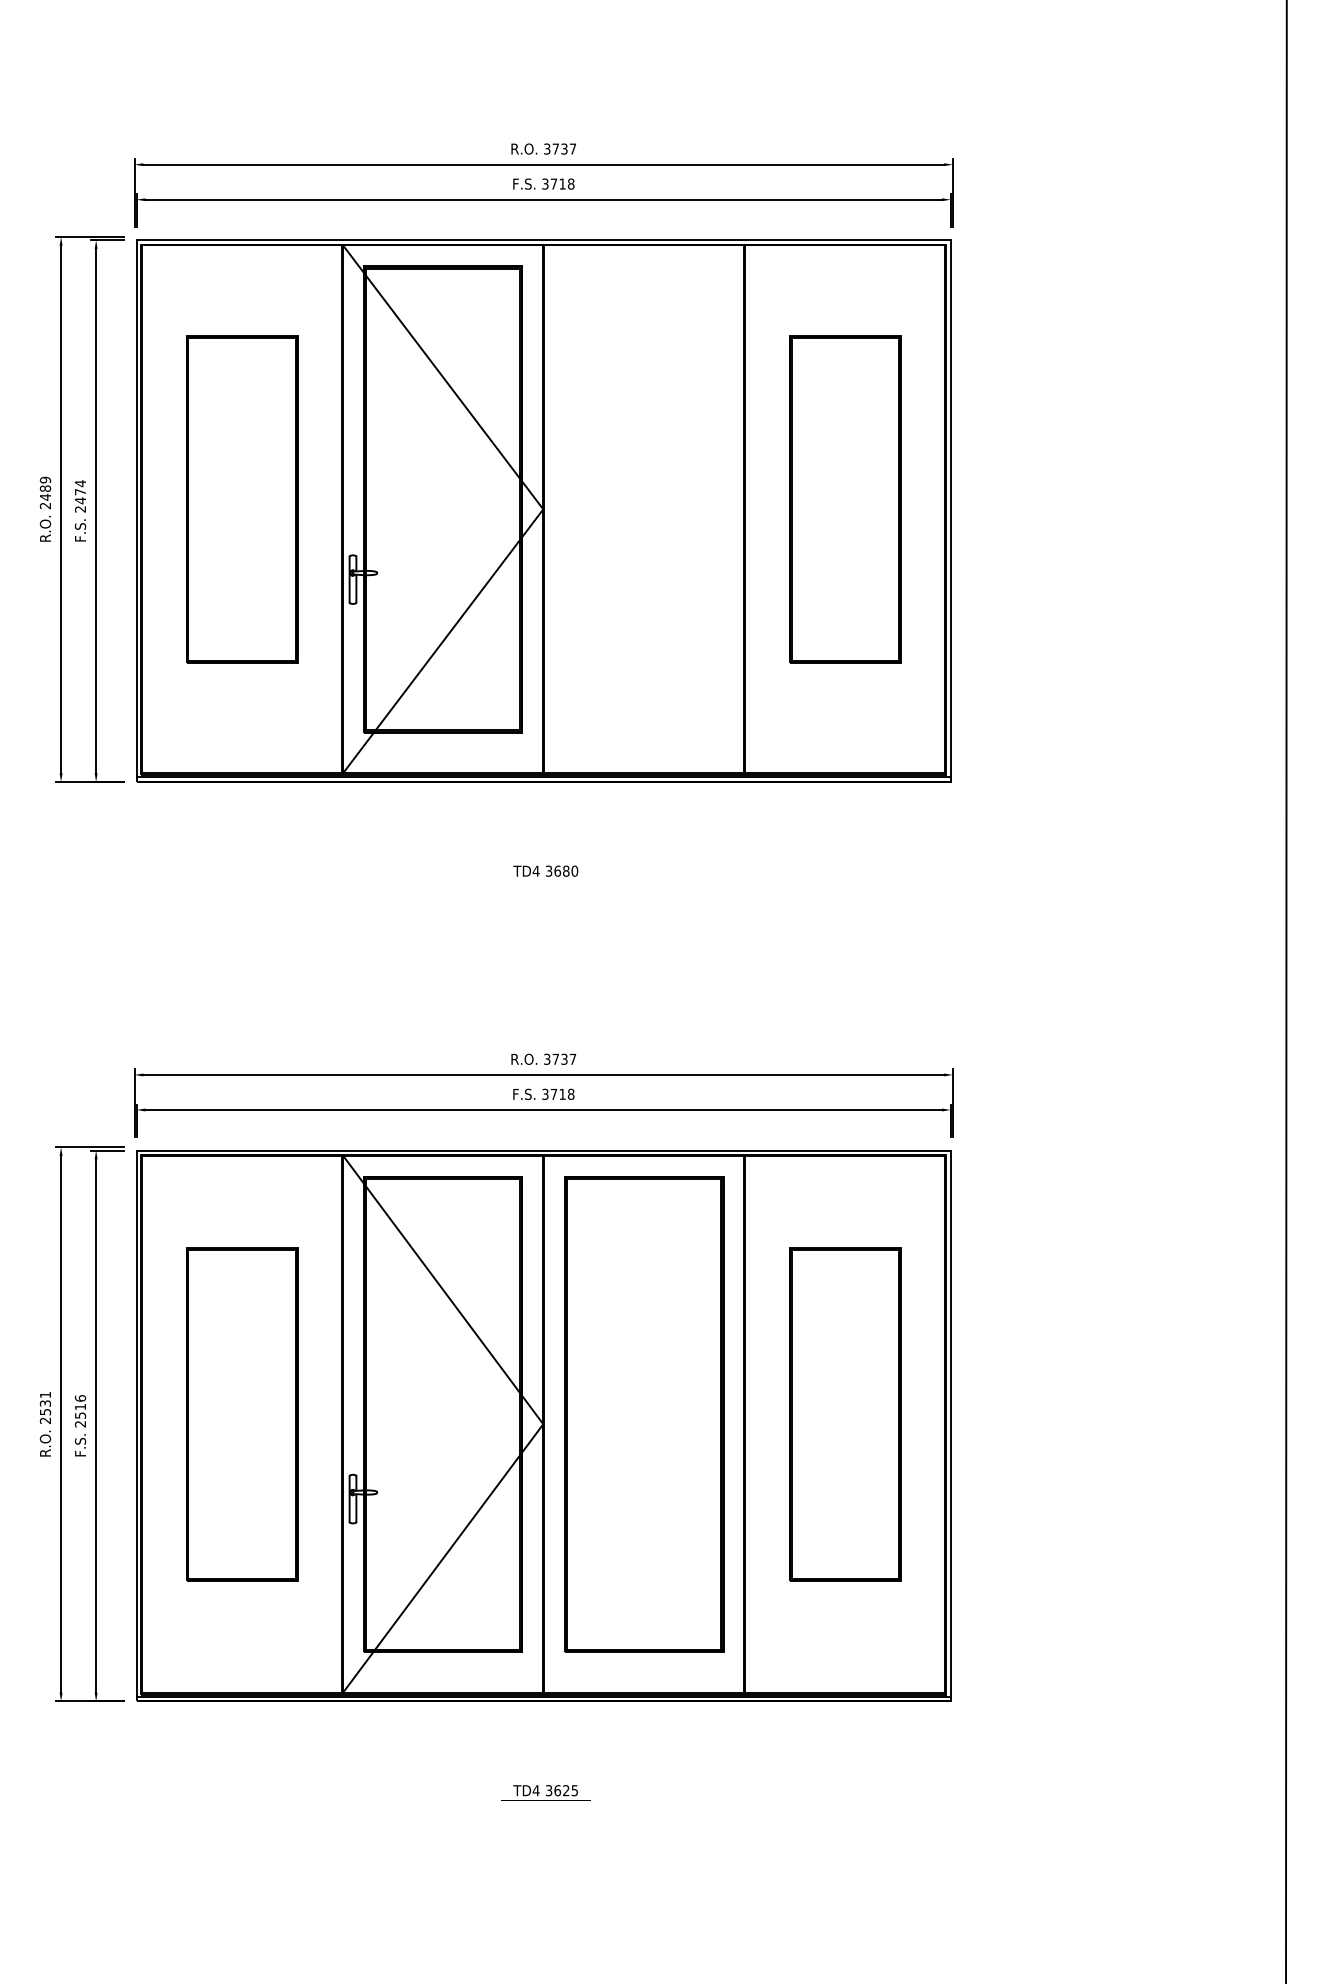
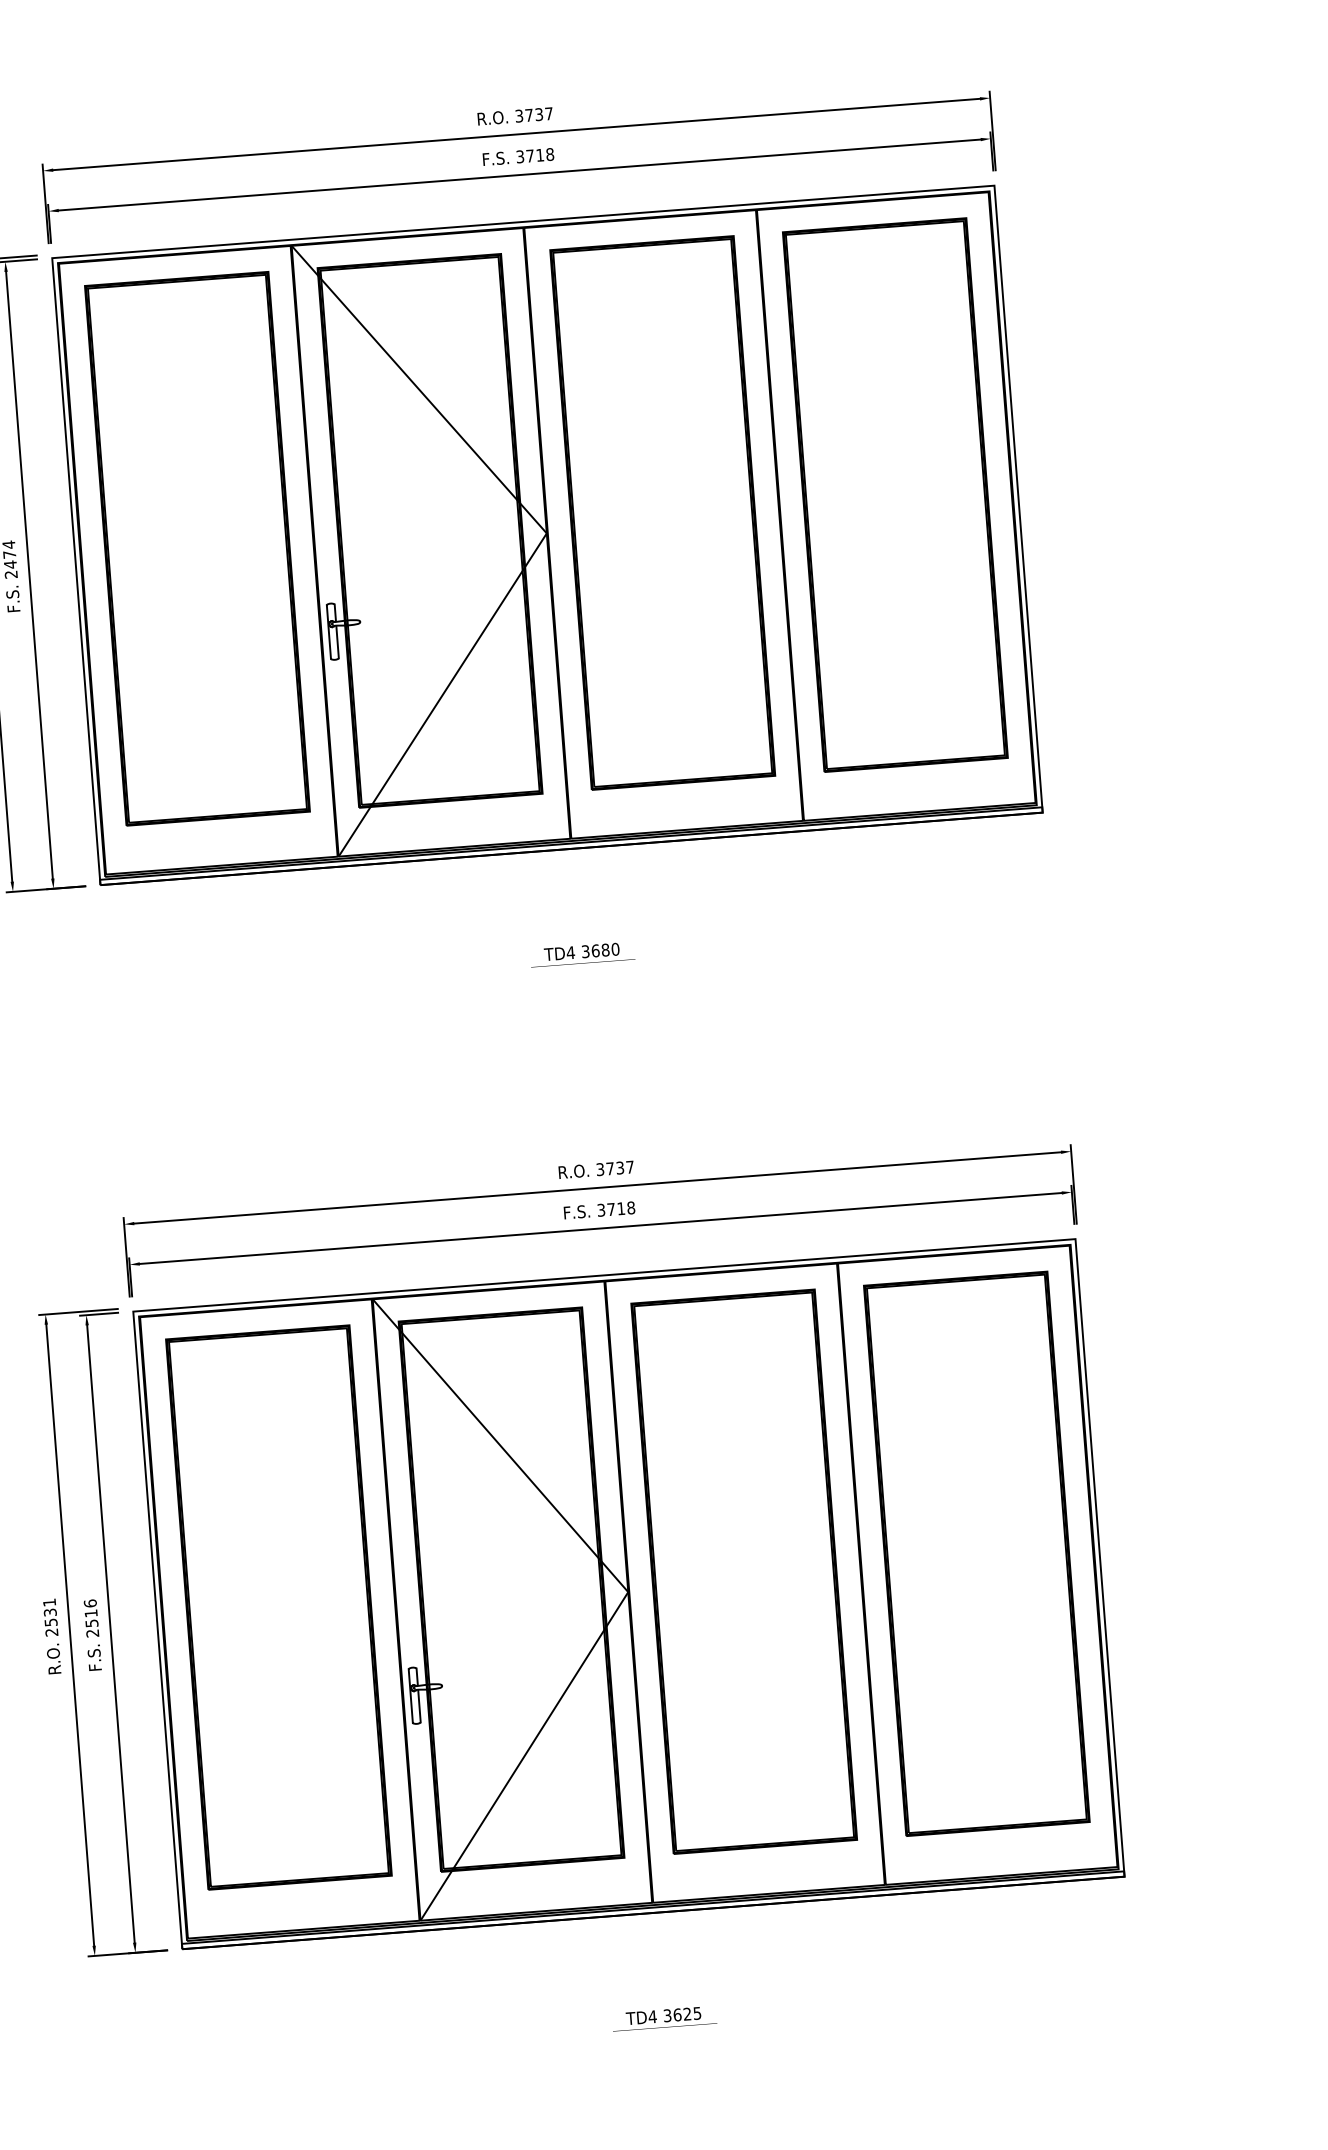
part: (241, 499) -> (196, 548), size x1.43
part: (644, 499) -> (663, 512), added
part: (845, 499) -> (895, 495), size x1.43
part: (241, 1414) -> (278, 1607), size x1.43
part: (845, 1414) -> (977, 1554), size x1.43

